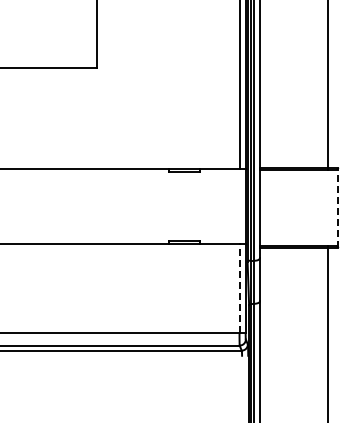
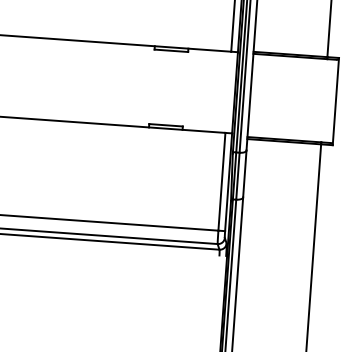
line: (338, 207) -> (336, 101), dashed -> solid
line: (239, 288) -> (221, 181), dashed -> solid

